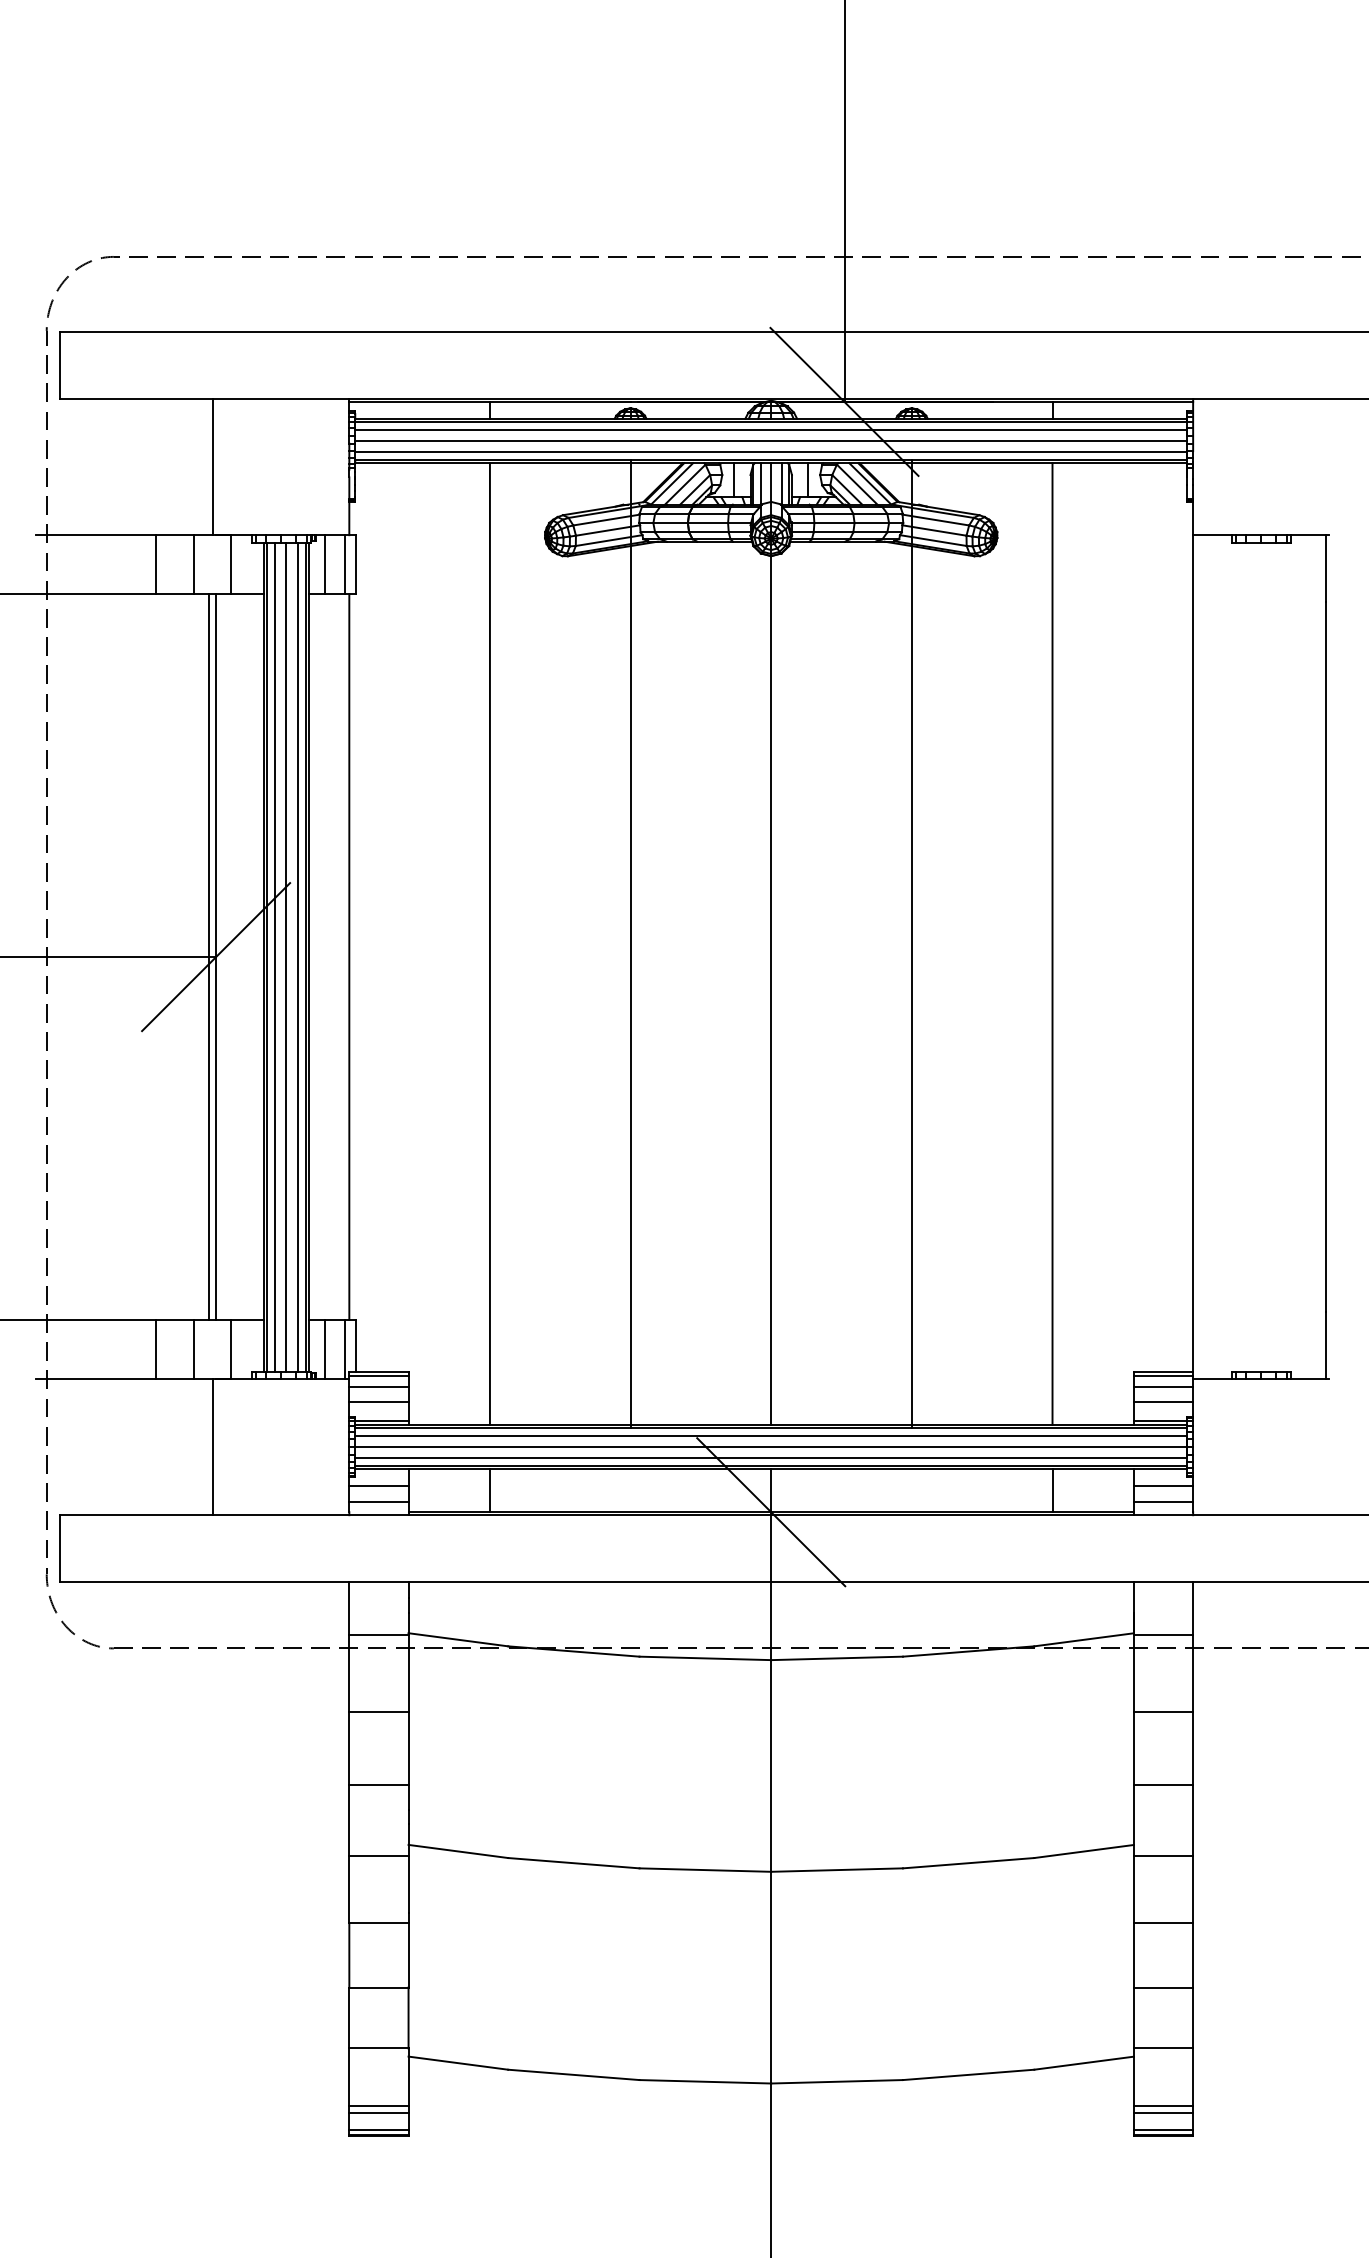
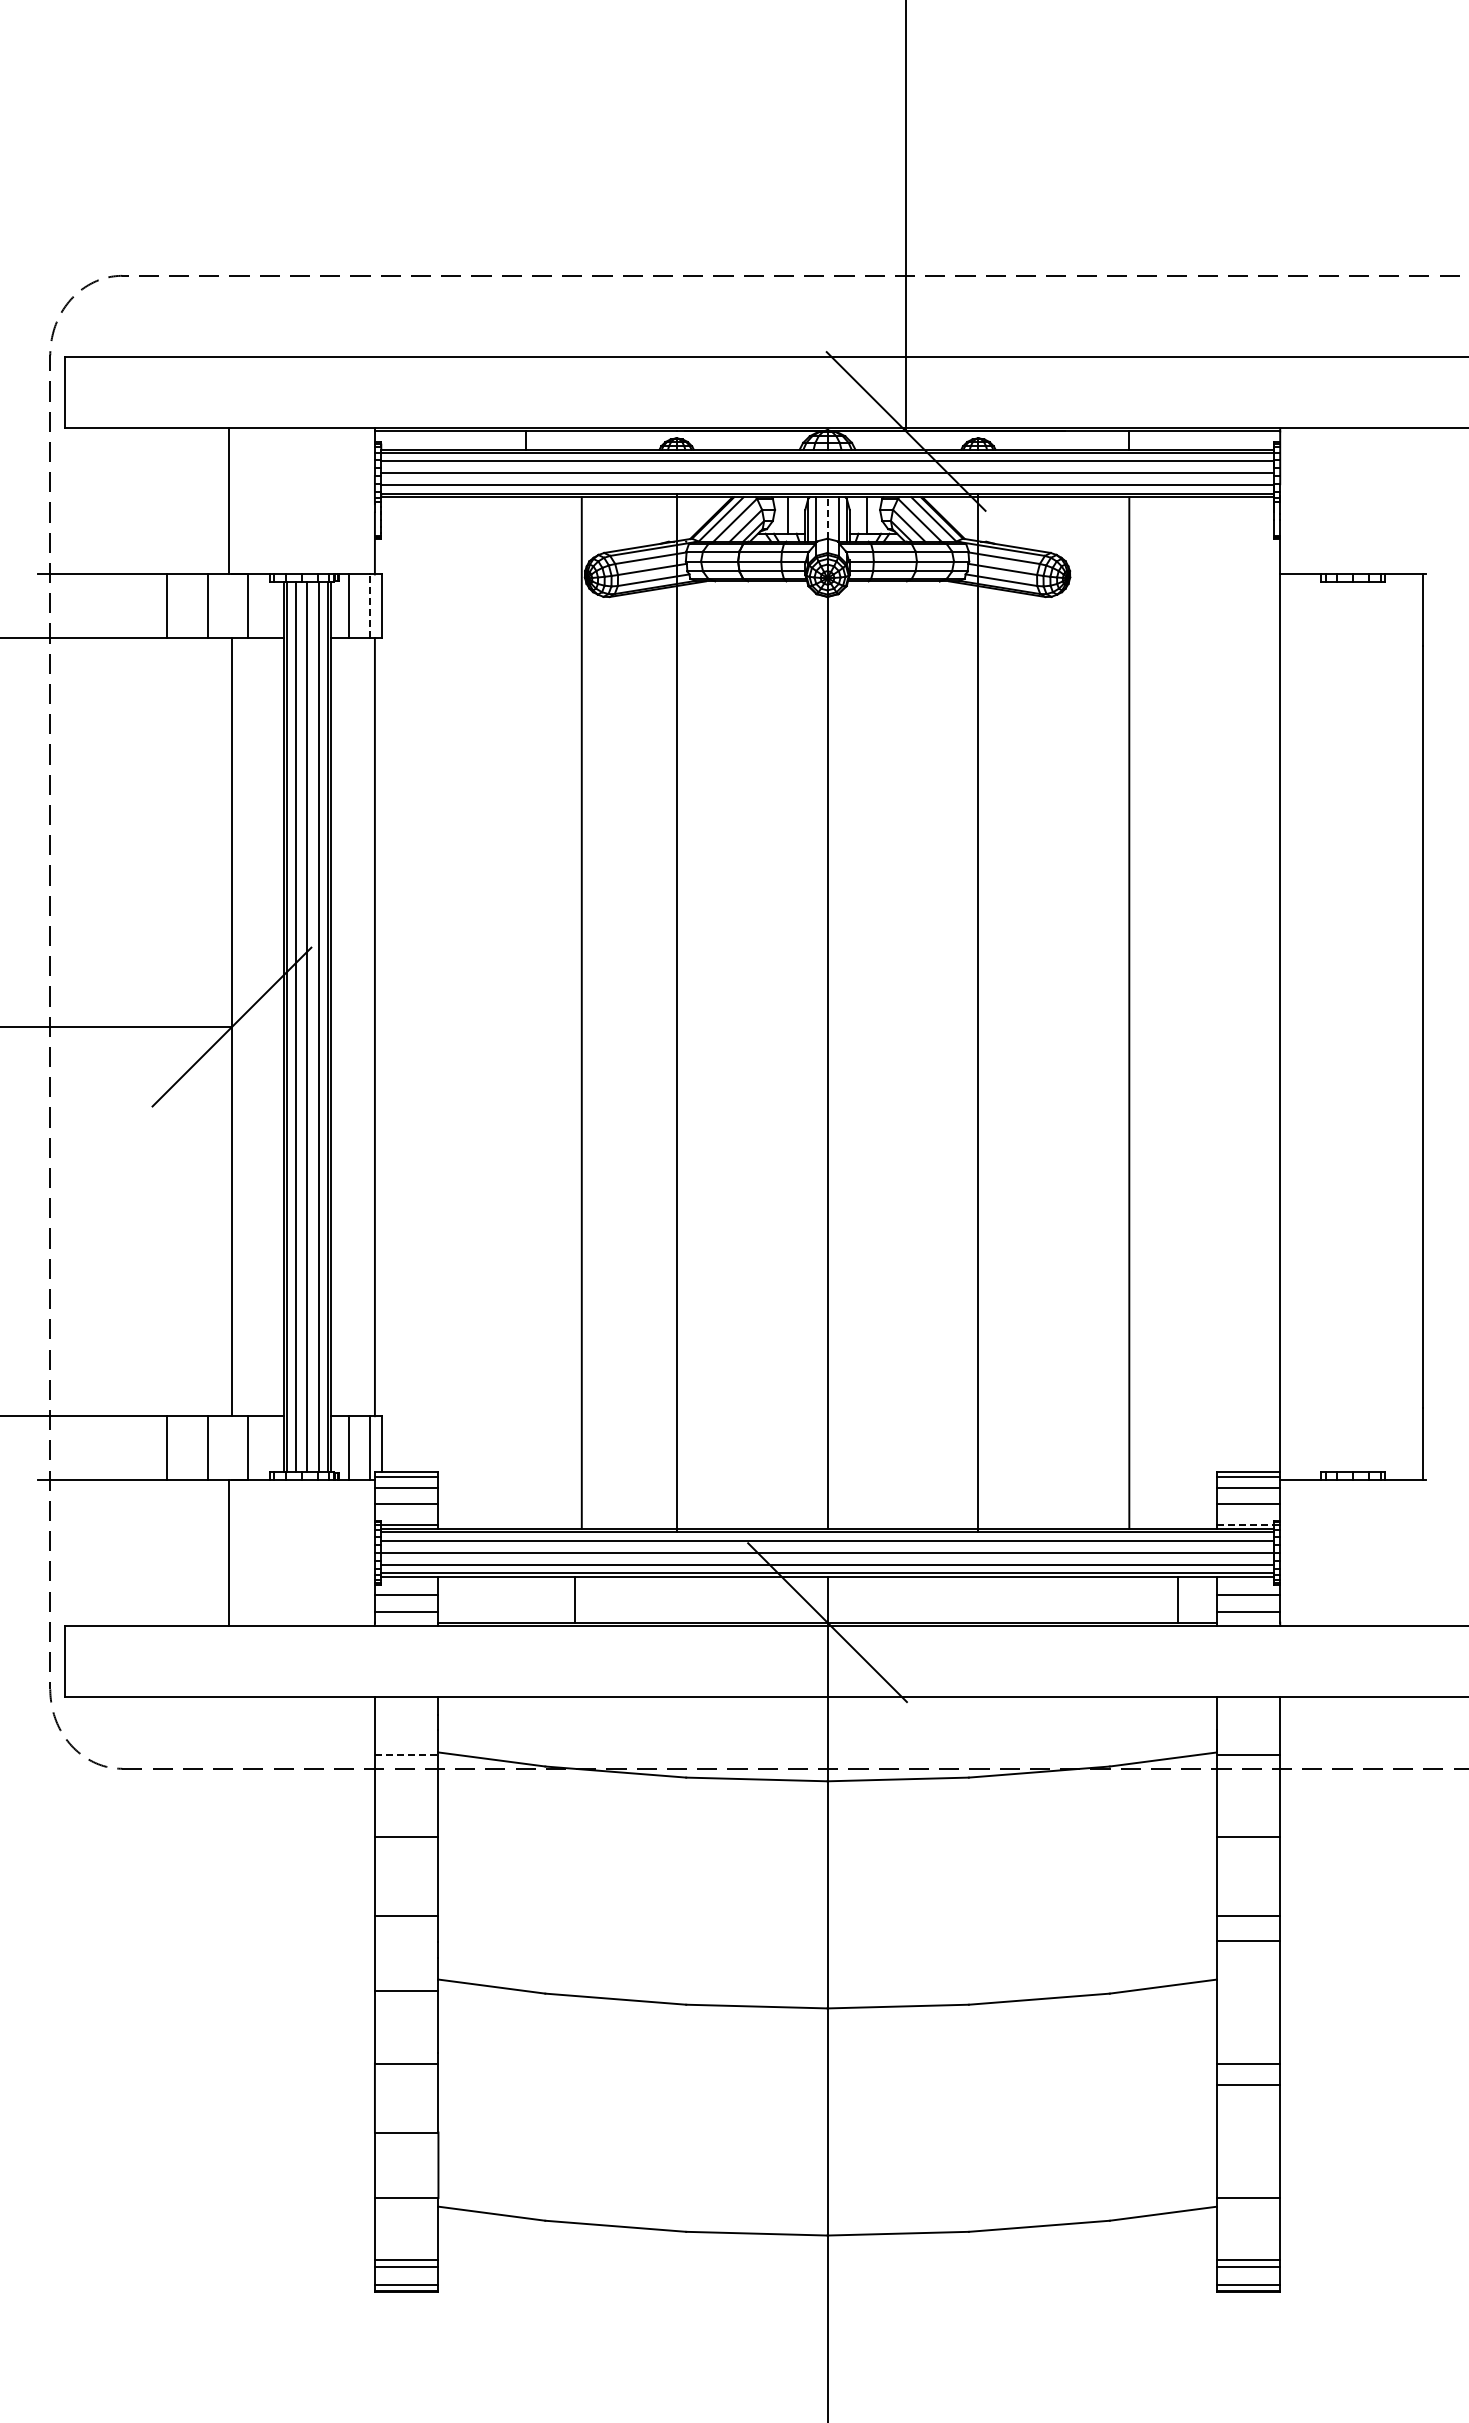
line: (771, 482) -> (827, 517), solid -> dashed
line: (344, 565) -> (369, 606), solid -> dashed
line: (489, 943) -> (581, 1012), moved
line: (209, 956) -> (224, 1026), removed
line: (1160, 1420) -> (1245, 1524), solid -> dashed
line: (489, 1490) -> (574, 1599), moved
line: (1052, 1490) -> (1178, 1599), moved
line: (378, 1635) -> (406, 1754), solid -> dashed
line: (1163, 1856) -> (1248, 1941), moved
line: (1163, 1987) -> (1248, 2084), moved

